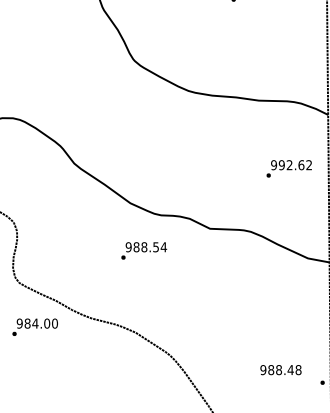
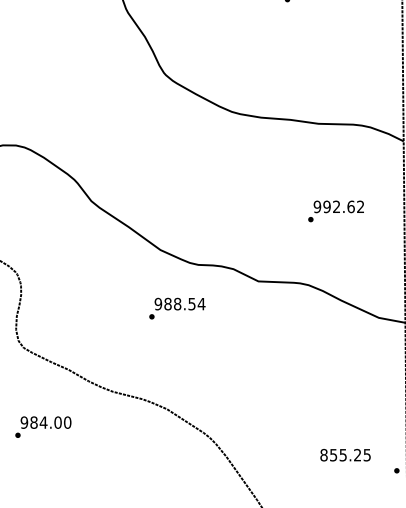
text: (288, 168) -> (335, 210), moved
text: (34, 326) -> (42, 426), moved
text: (280, 370) -> (345, 455), 988.48 -> 855.25

